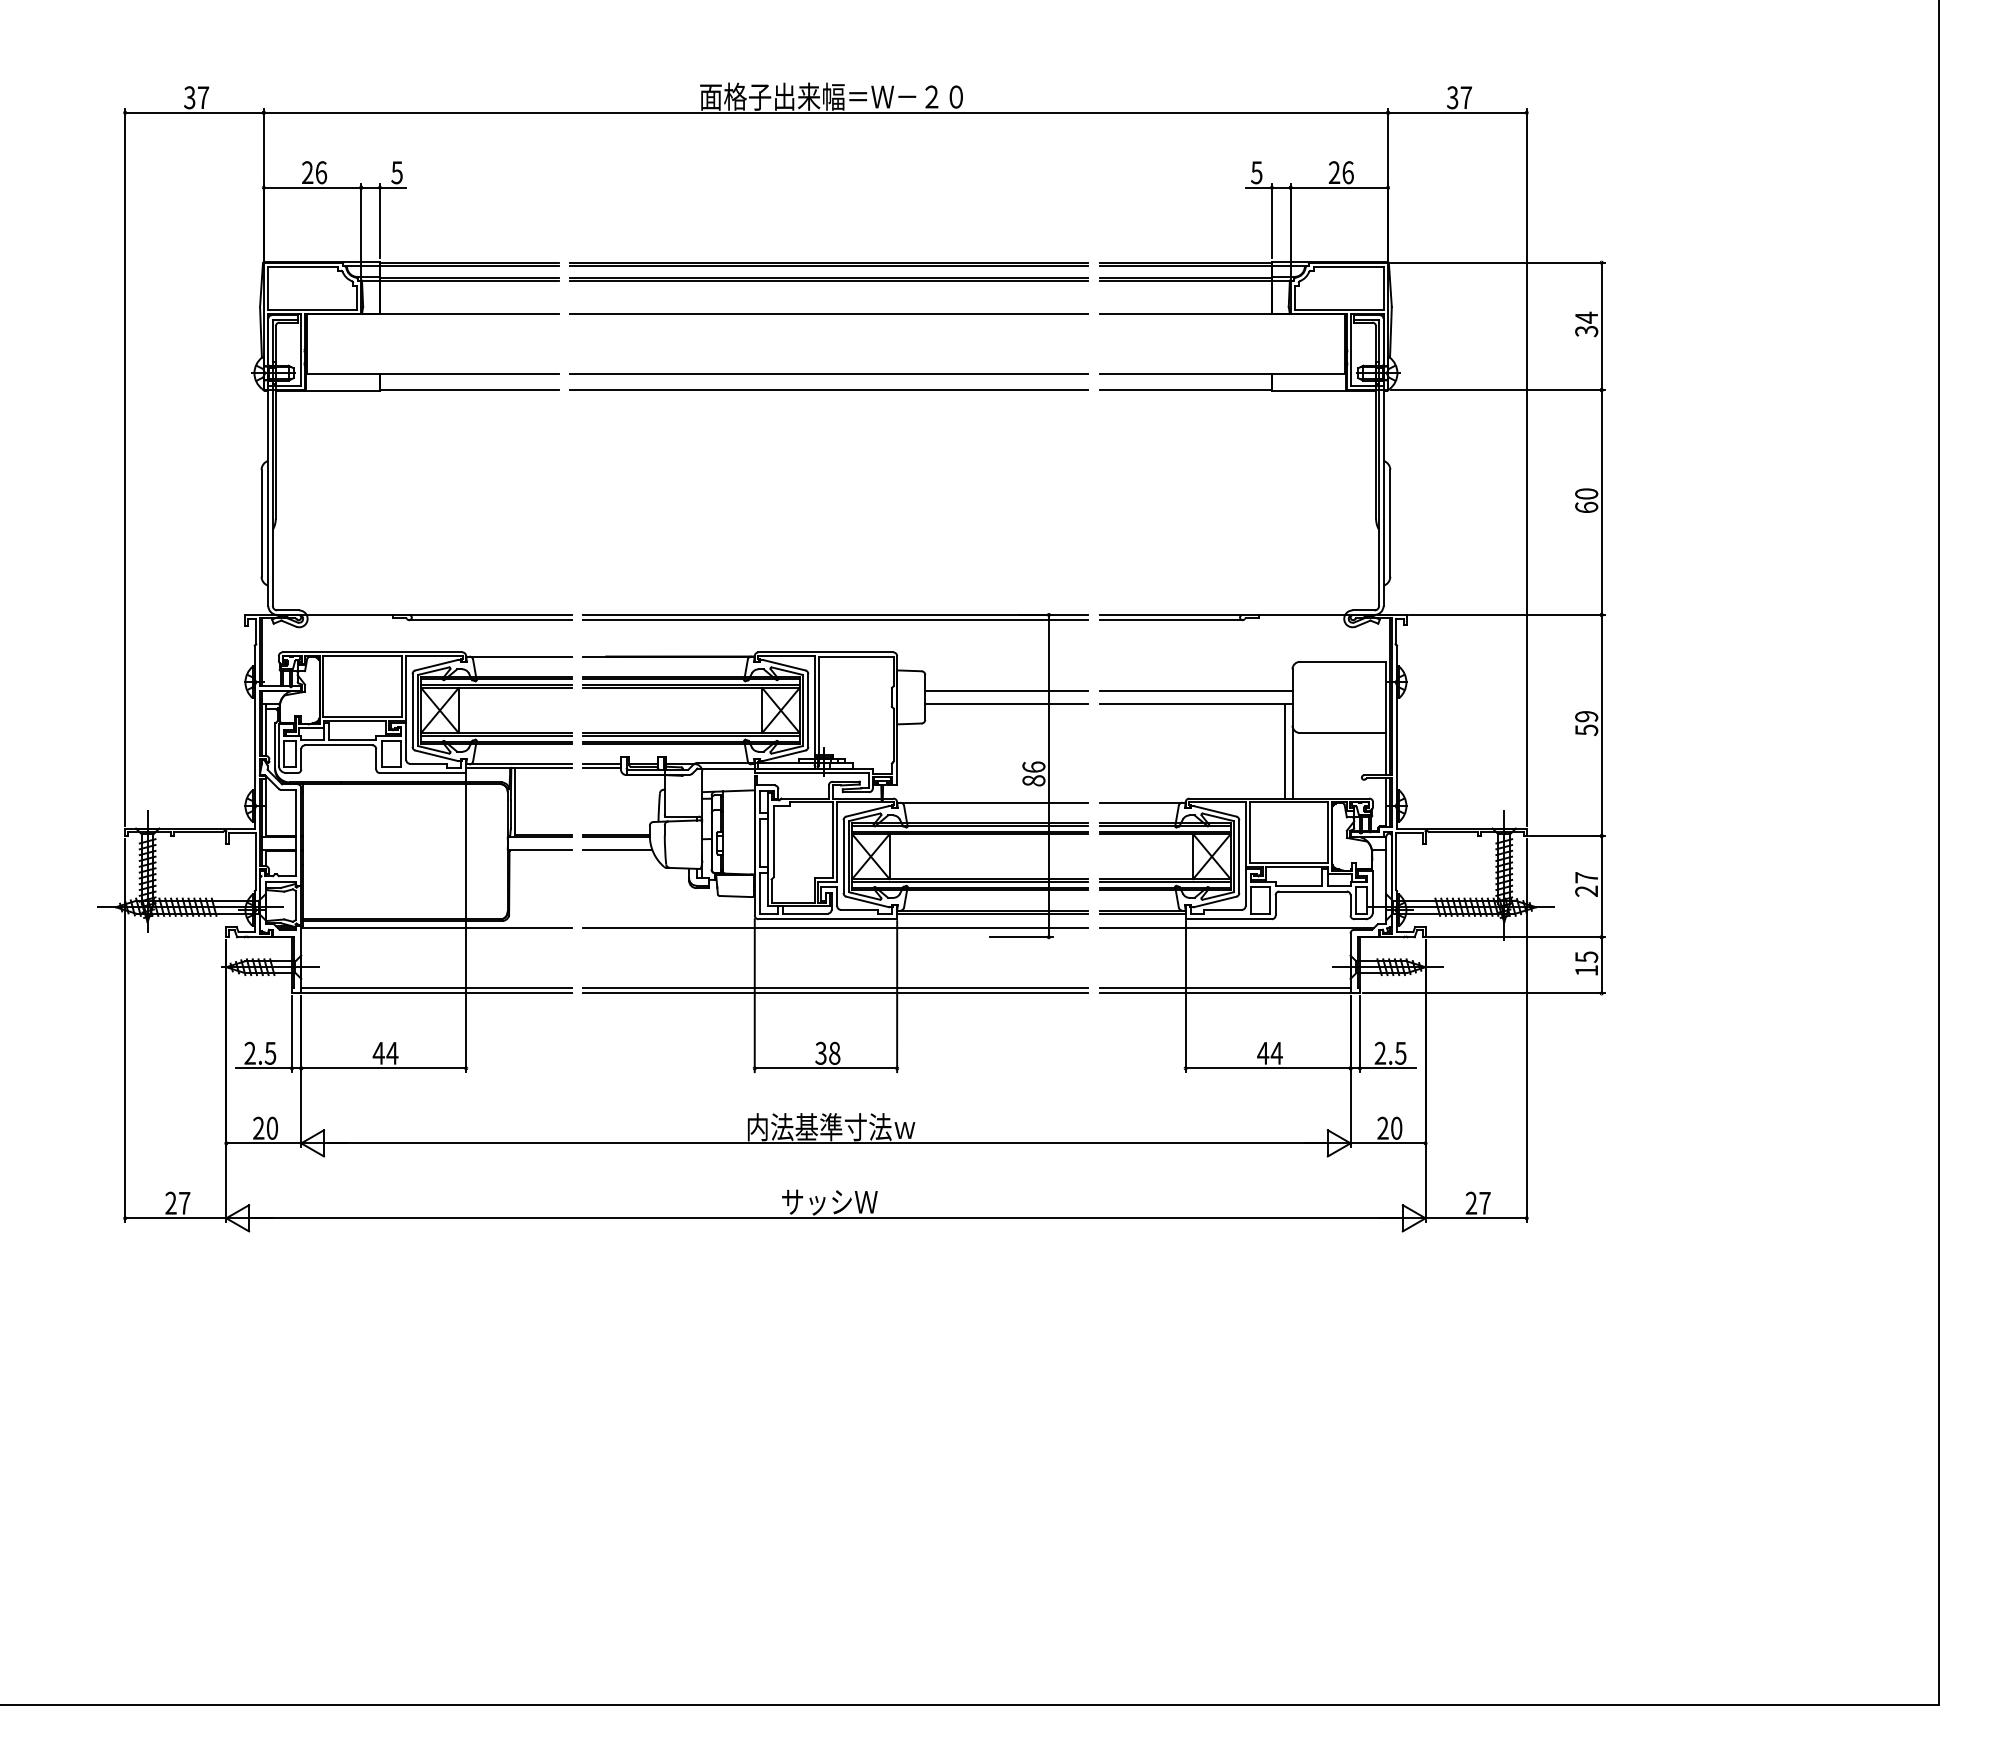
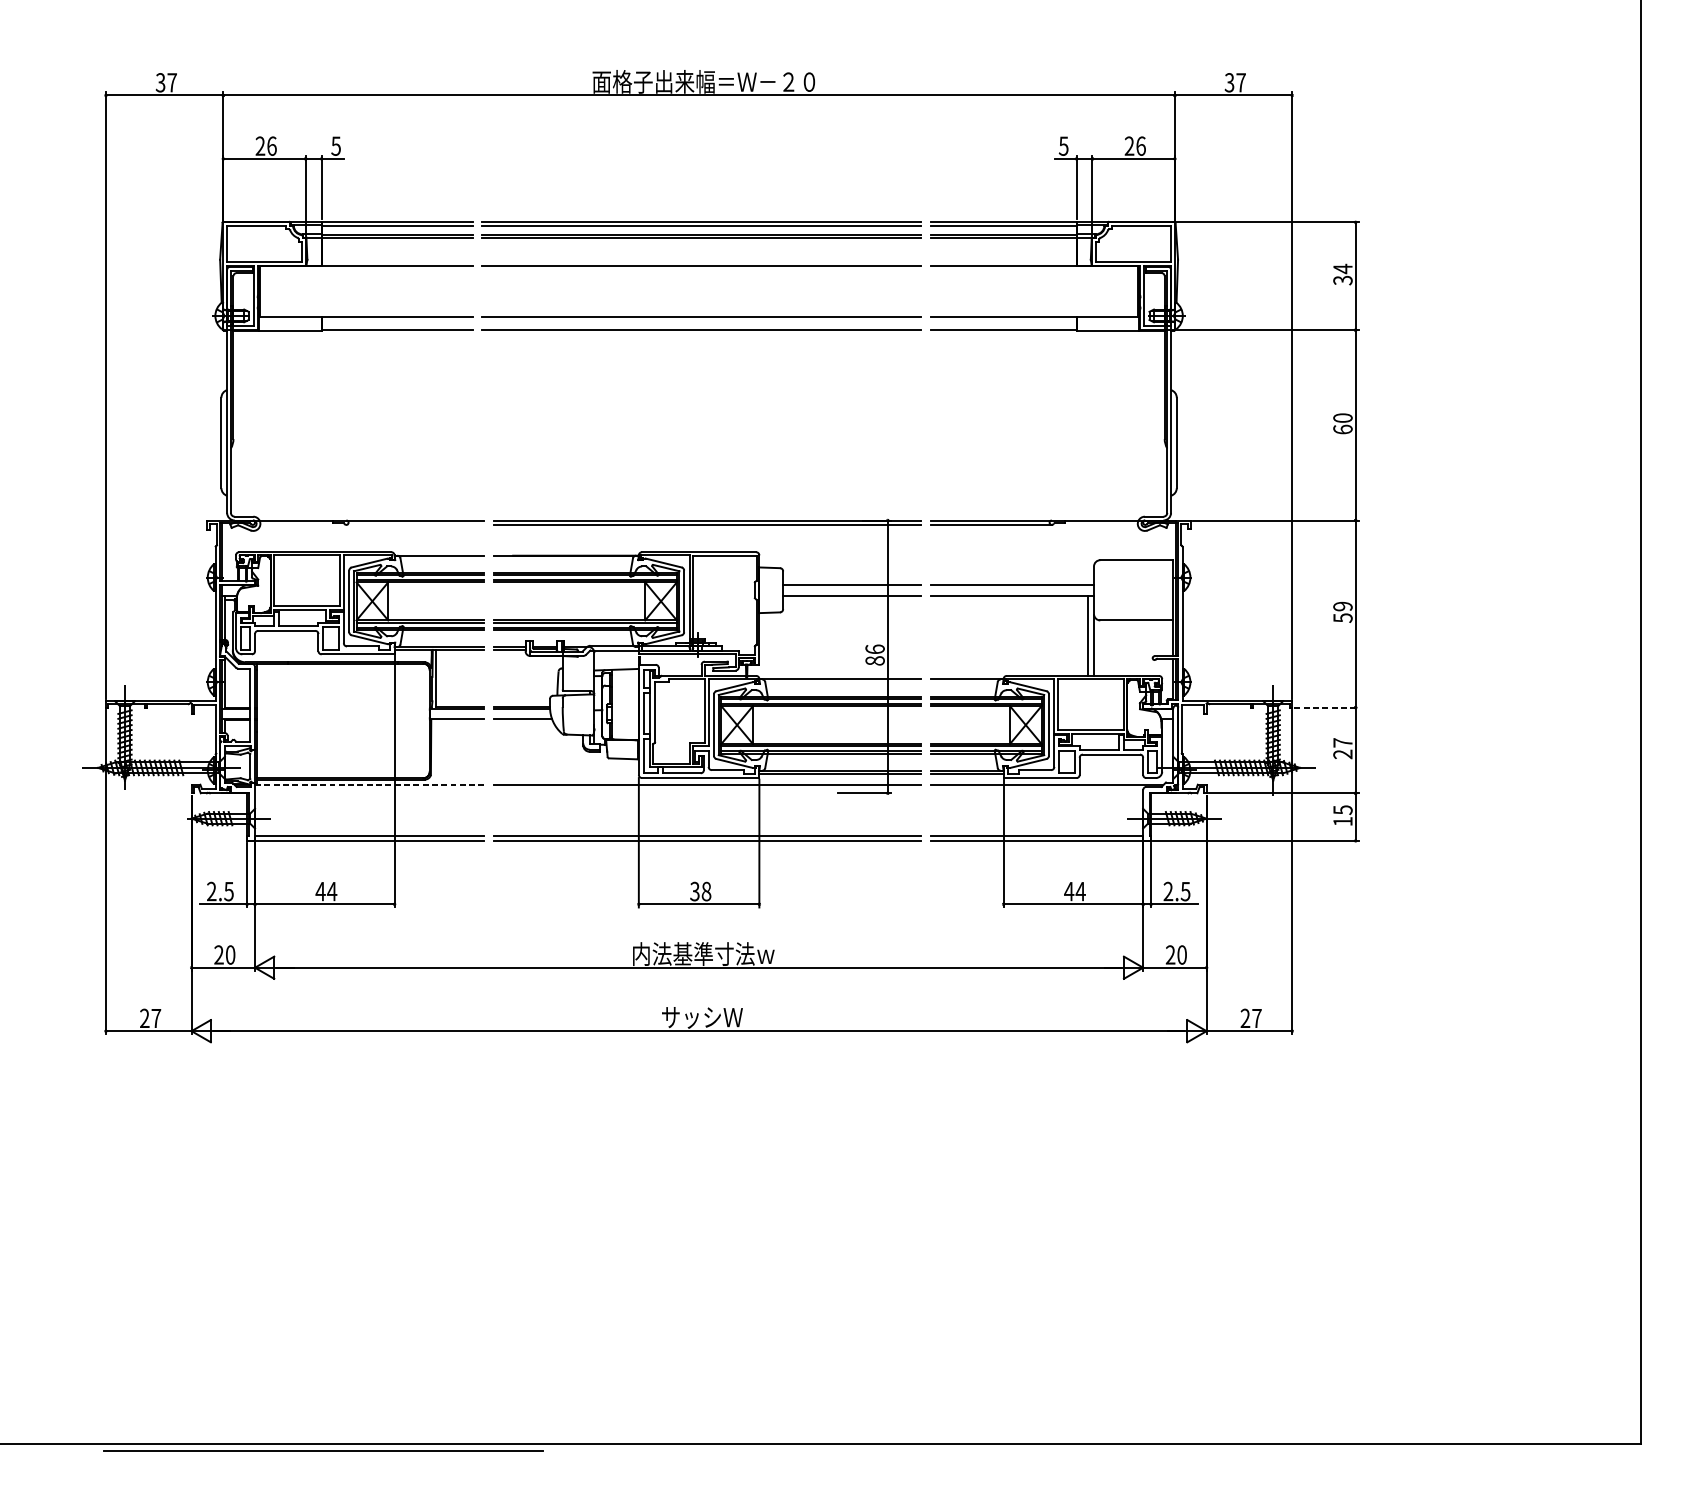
line: (490, 620) -> (415, 525), removed
line: (1567, 836) -> (1326, 708), solid -> dashed
line: (437, 927) -> (370, 785), solid -> dashed
line: (381, 1713) -> (322, 1450), added

